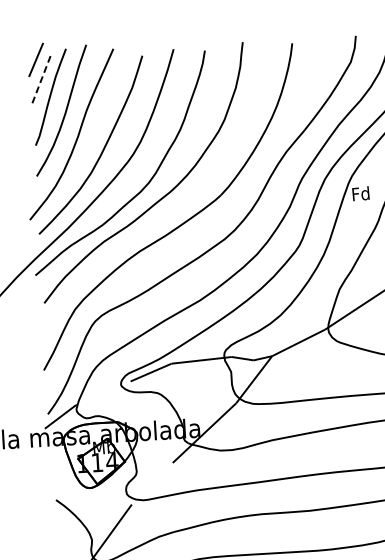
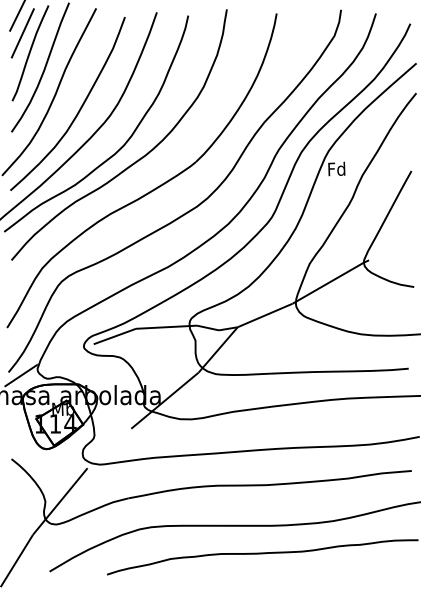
line: (41, 78) -> (22, 33), dashed -> solid

